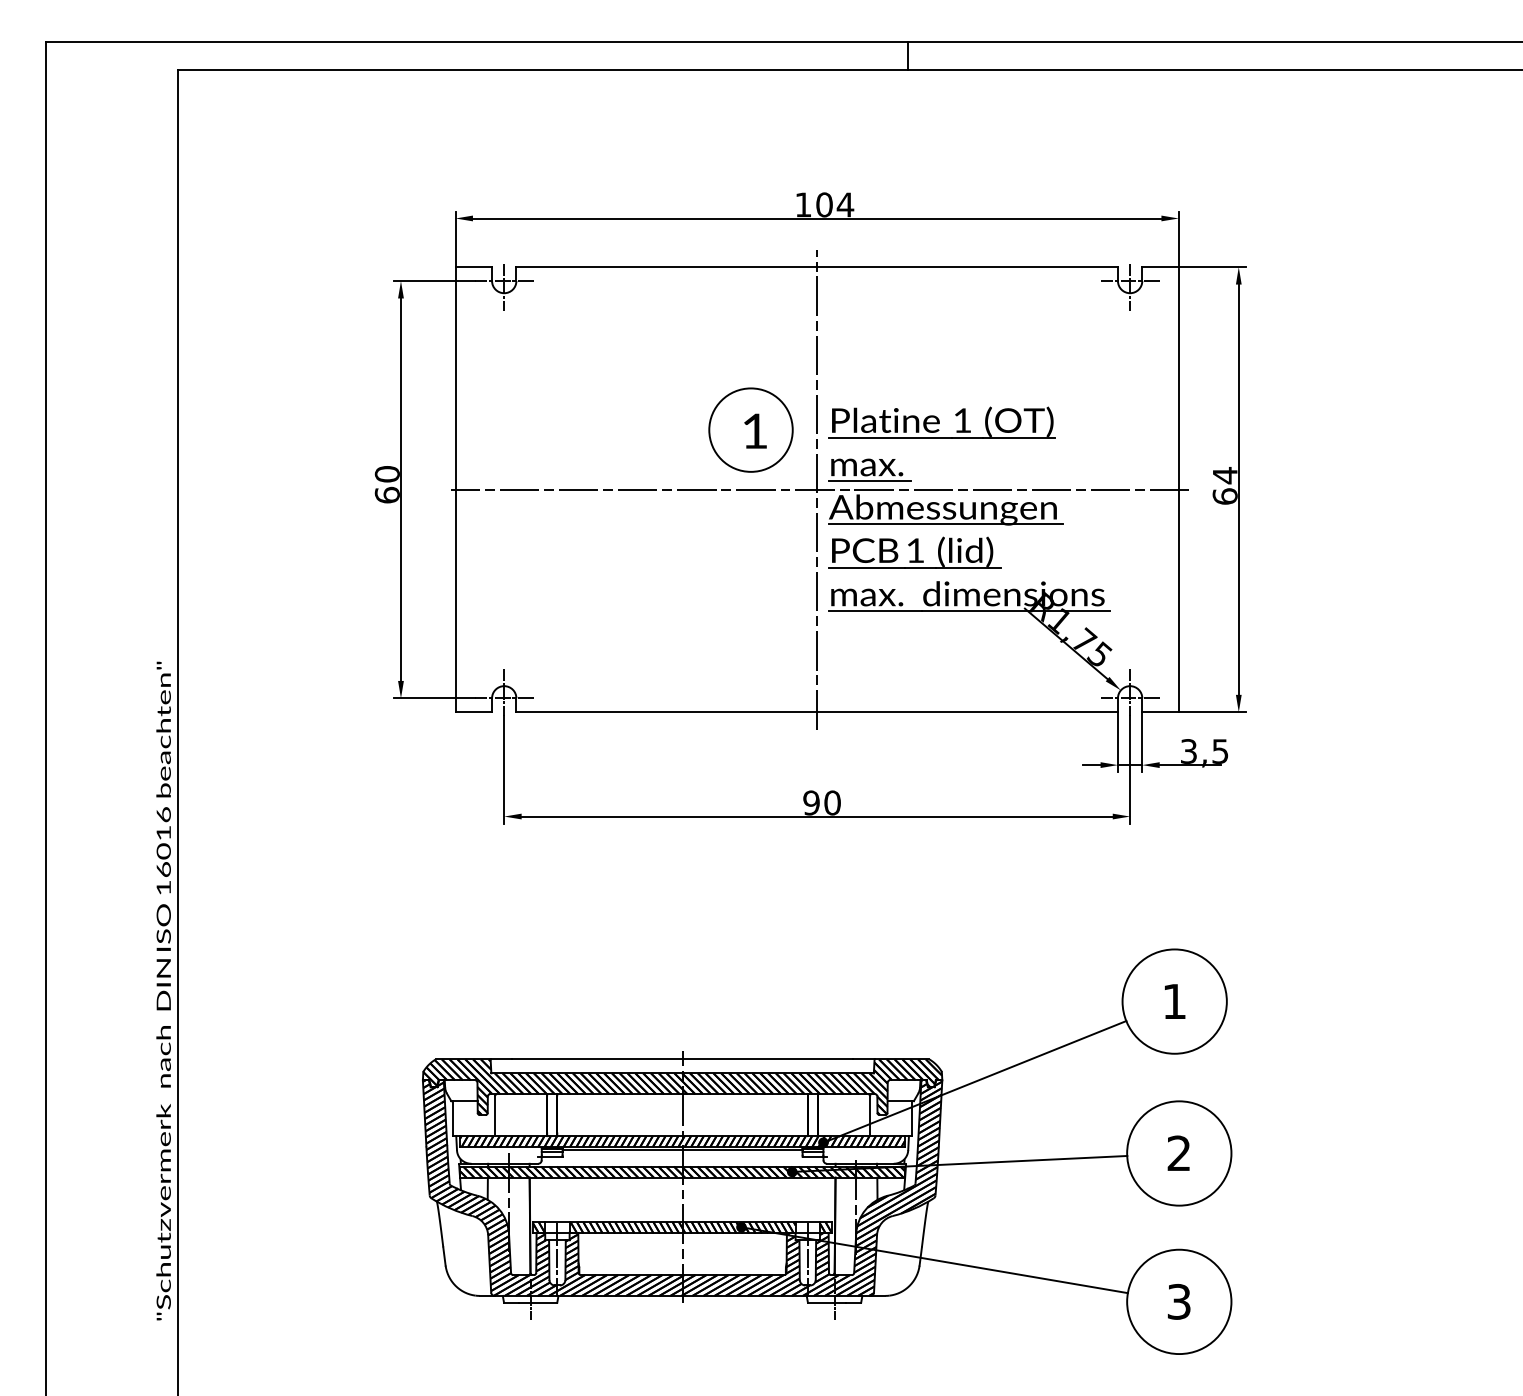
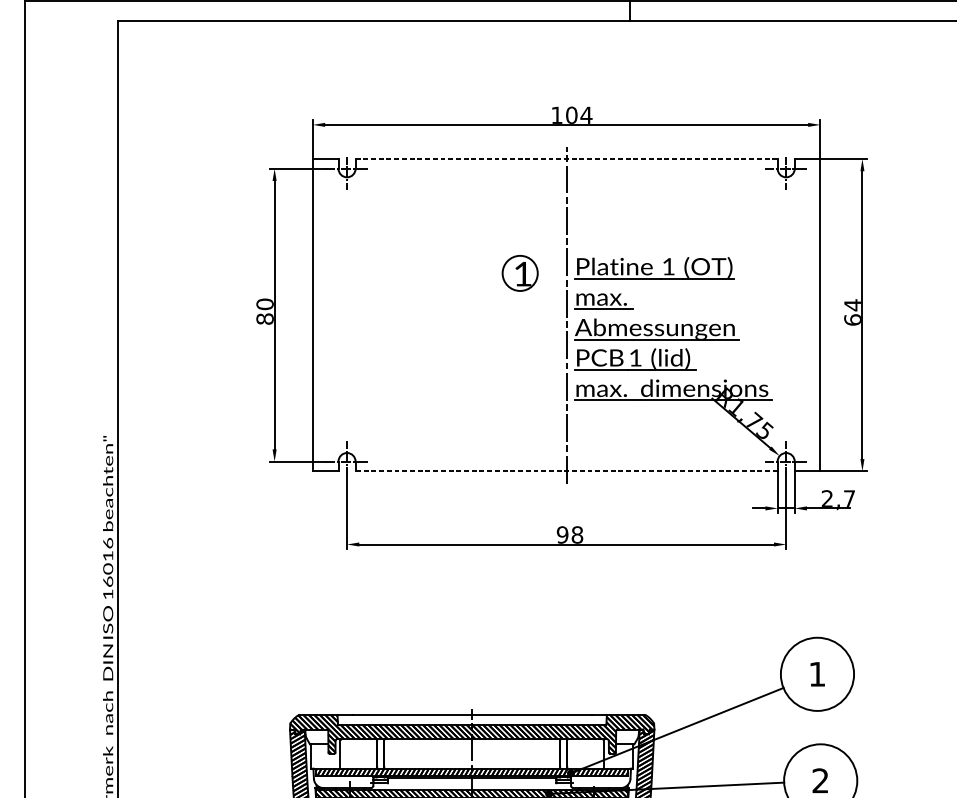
line: (817, 267) -> (566, 159), solid -> dashed
circle: (750, 429) -> (519, 272), size x0.6
line: (819, 489) -> (568, 315), removed
text: (386, 494) -> (264, 318), 60 -> 80
line: (817, 712) -> (566, 471), solid -> dashed
text: (1204, 751) -> (838, 498), 3,5 -> 2,7
text: (832, 802) -> (577, 534), 90 -> 98

